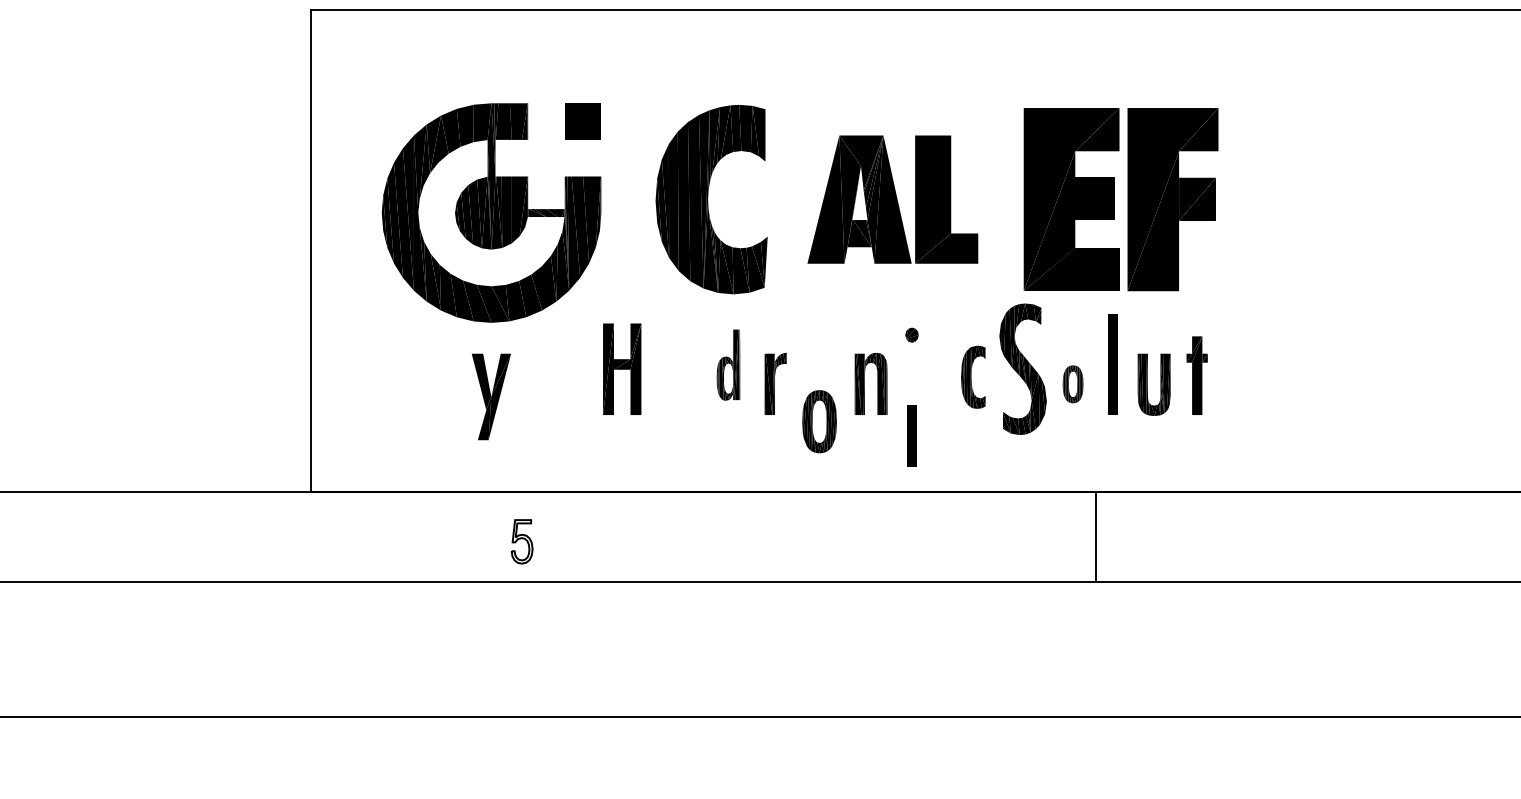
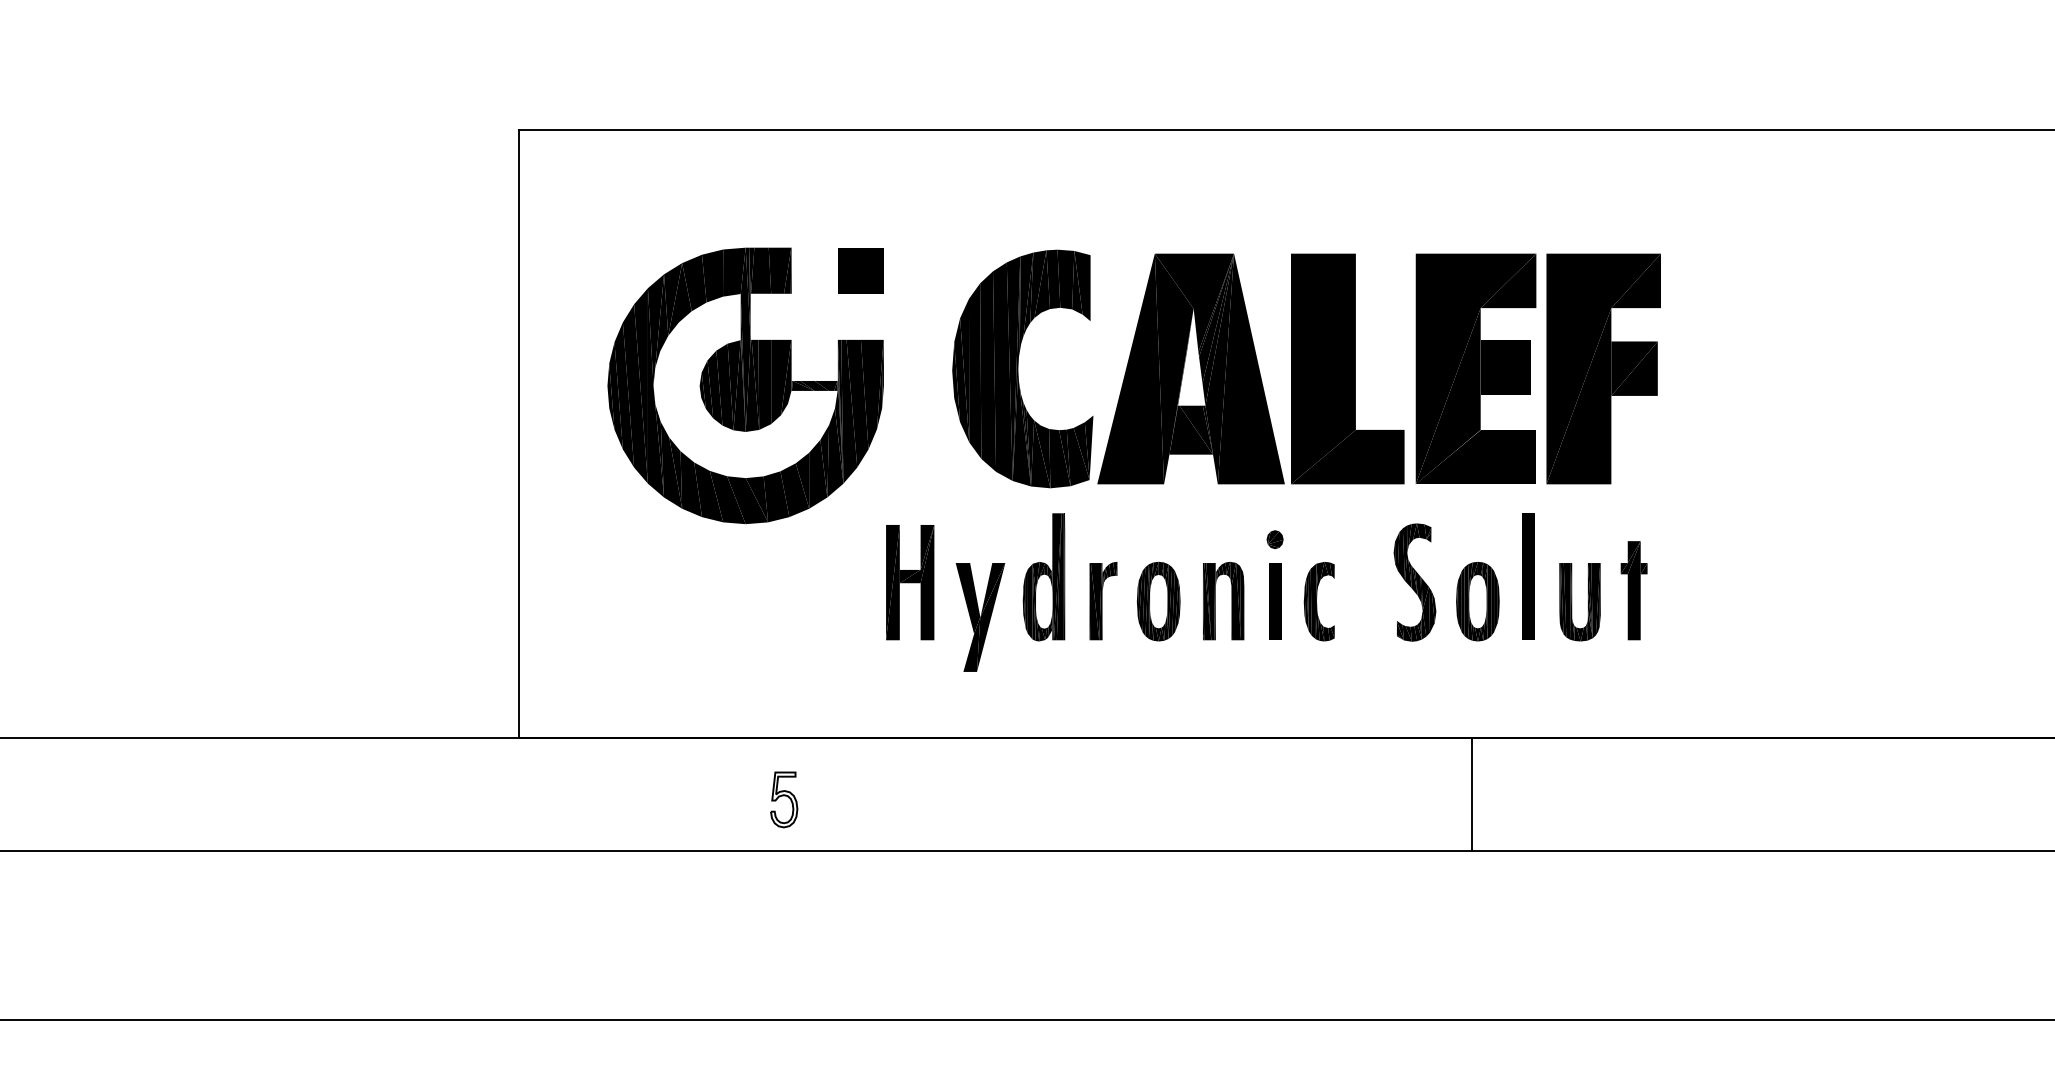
part: (892, 199) -> (1250, 368), size x1.43
part: (728, 365) -> (1043, 577), size x1.43
part: (1022, 369) -> (1414, 582), size x0.71
part: (972, 377) -> (1318, 601), moved
part: (1072, 384) -> (1477, 601), size x1.67
part: (491, 396) -> (980, 617), moved
part: (819, 421) -> (1158, 601), moved
part: (912, 435) -> (1275, 601), moved
line: (1095, 536) -> (1471, 793), moved

